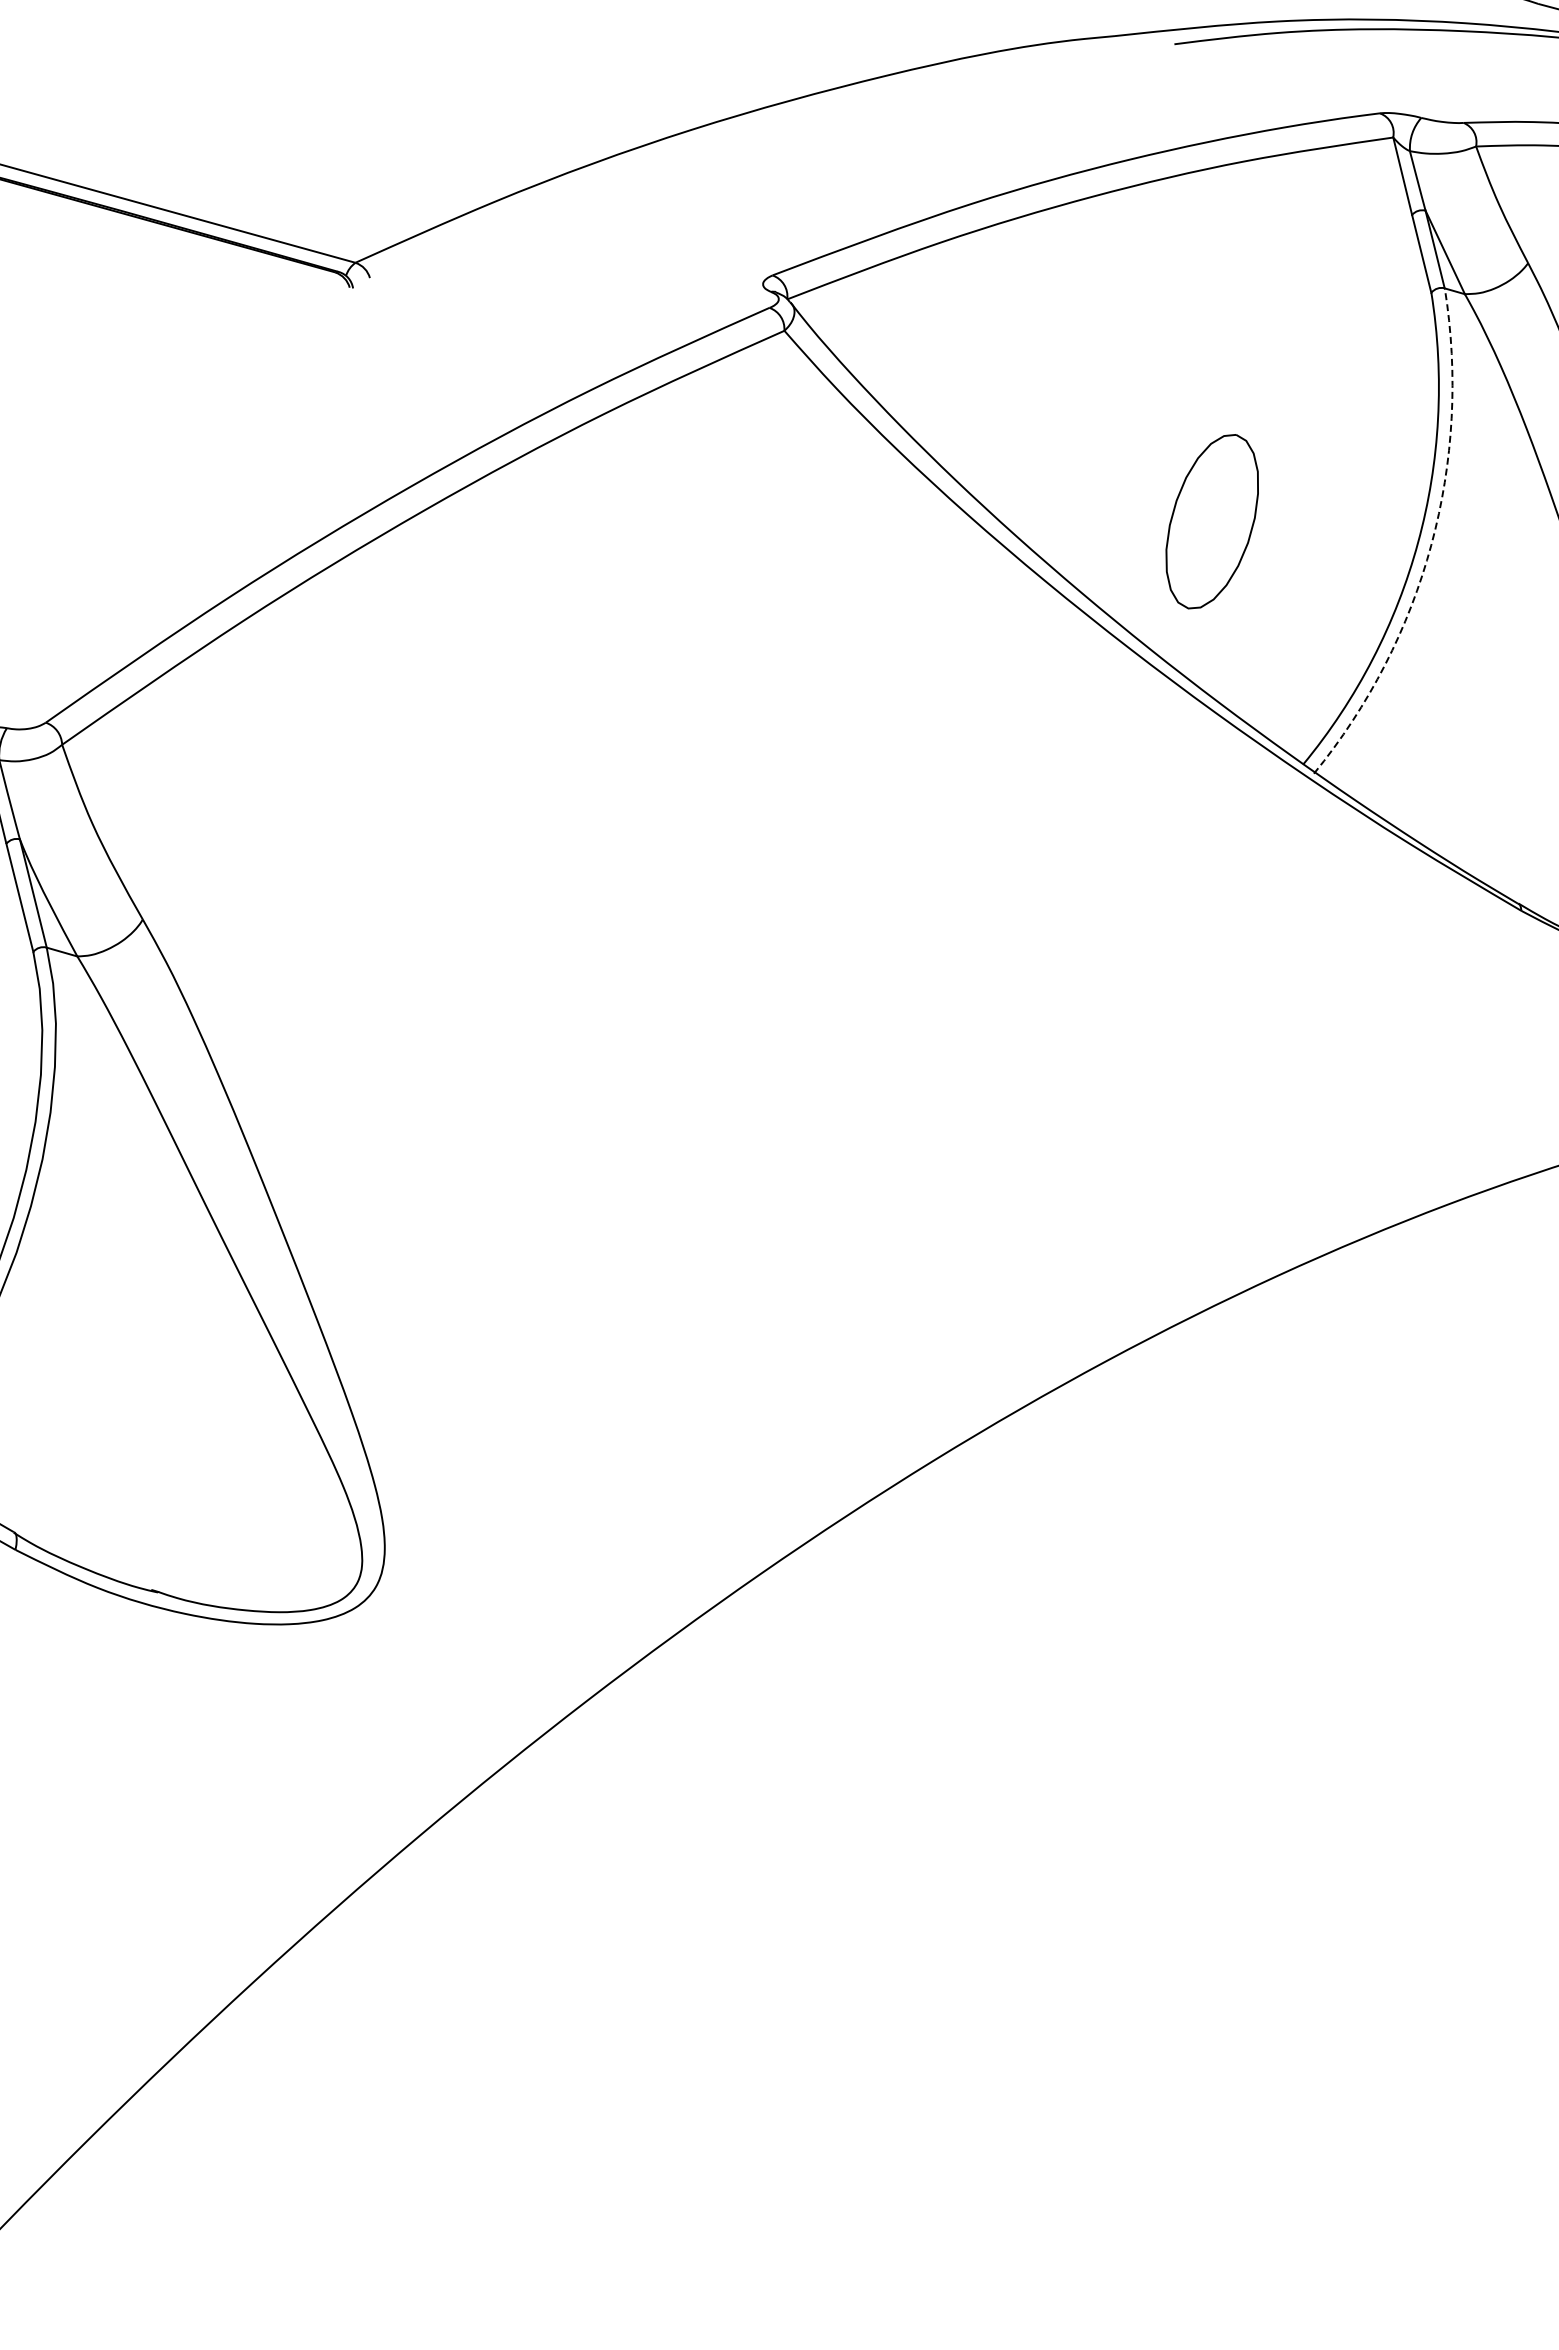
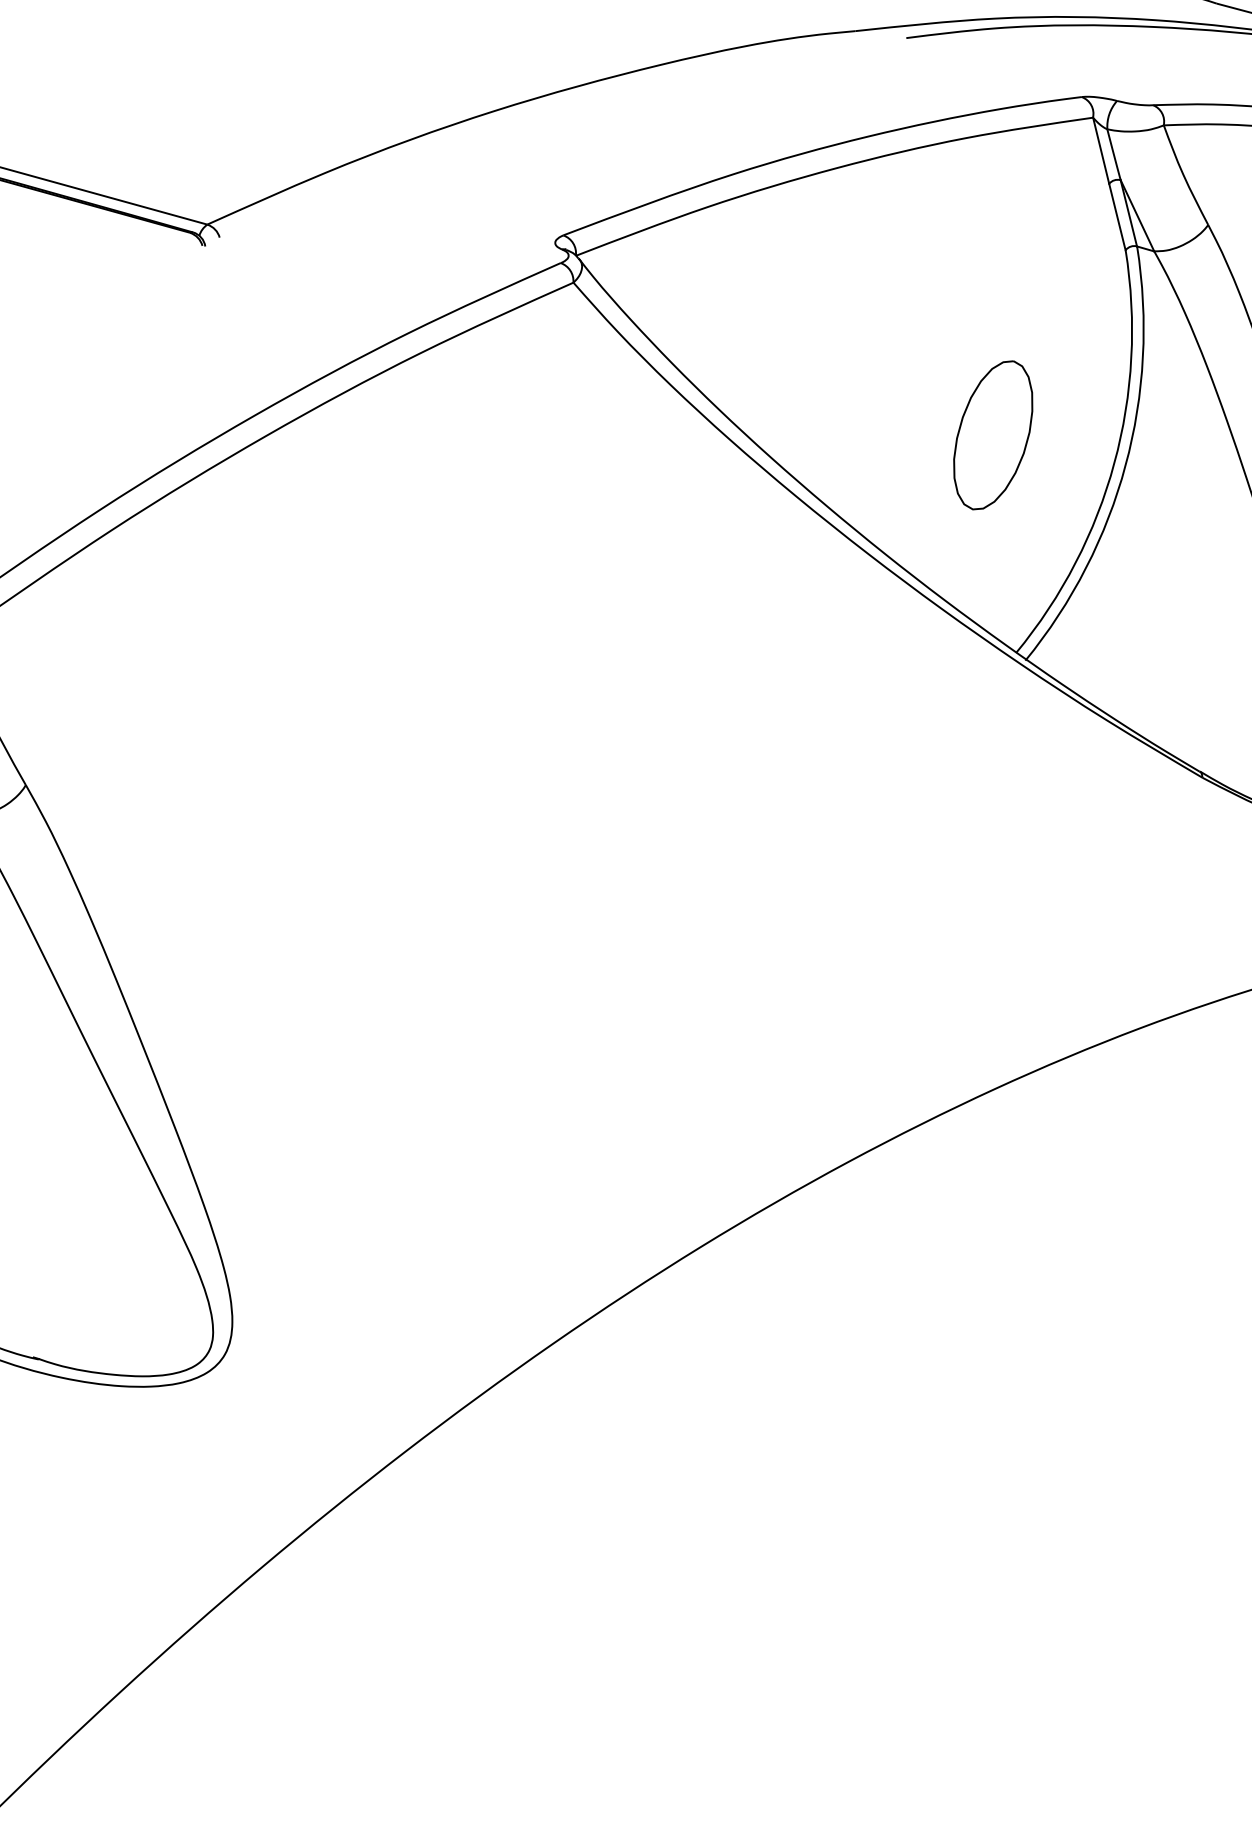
part: (1211, 521) -> (992, 435), moved
arc: (1431, 545) -> (1125, 465), dashed -> solid

